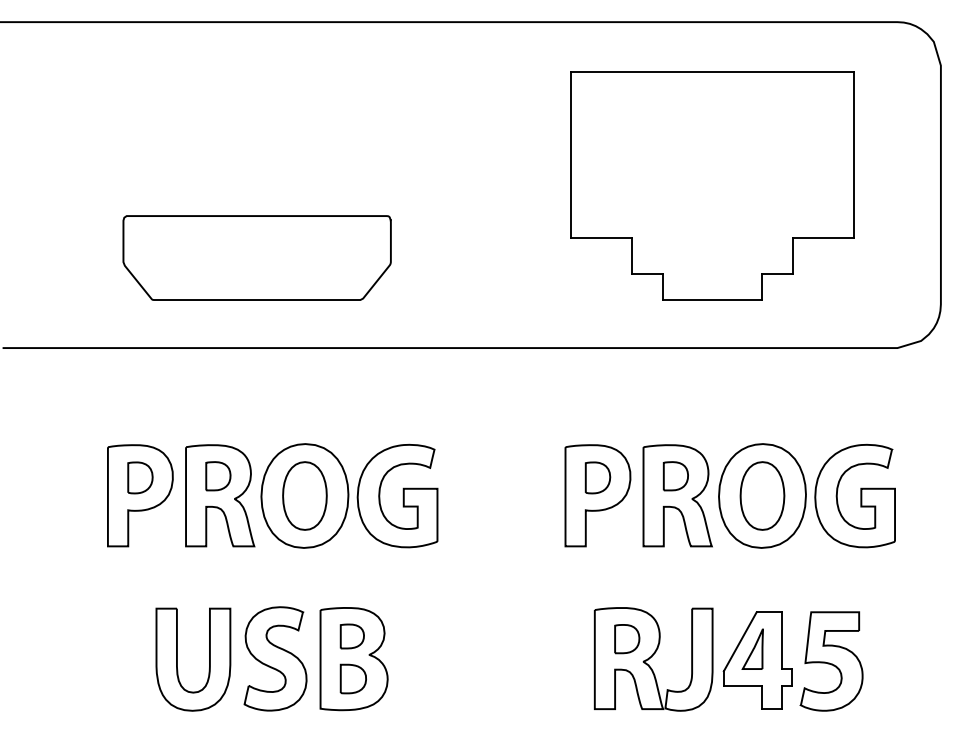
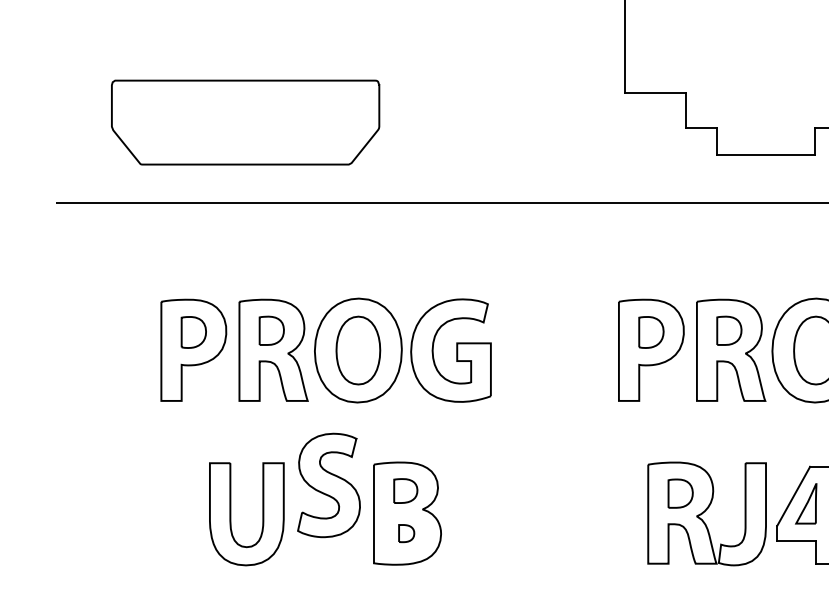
part: (256, 257) -> (244, 122), moved
part: (275, 658) -> (328, 485), moved
part: (352, 678) -> (405, 533), size x0.6

